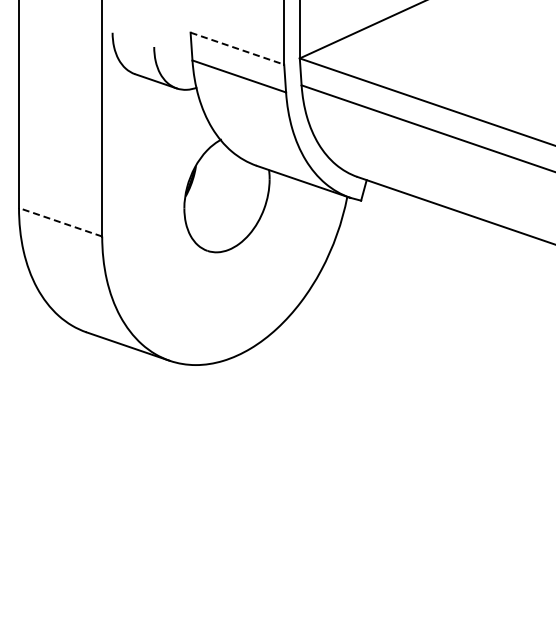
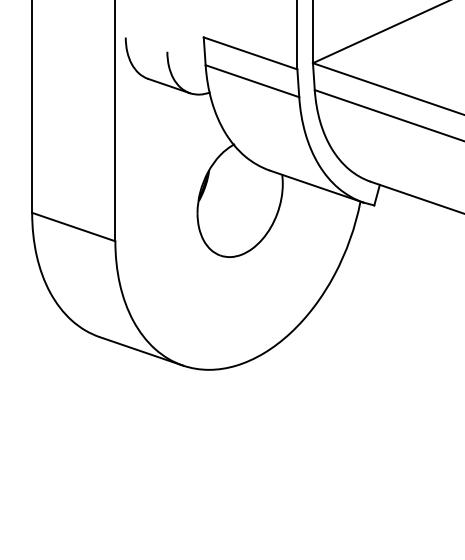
line: (237, 48) -> (250, 53), dashed -> solid
line: (60, 222) -> (73, 227), dashed -> solid

